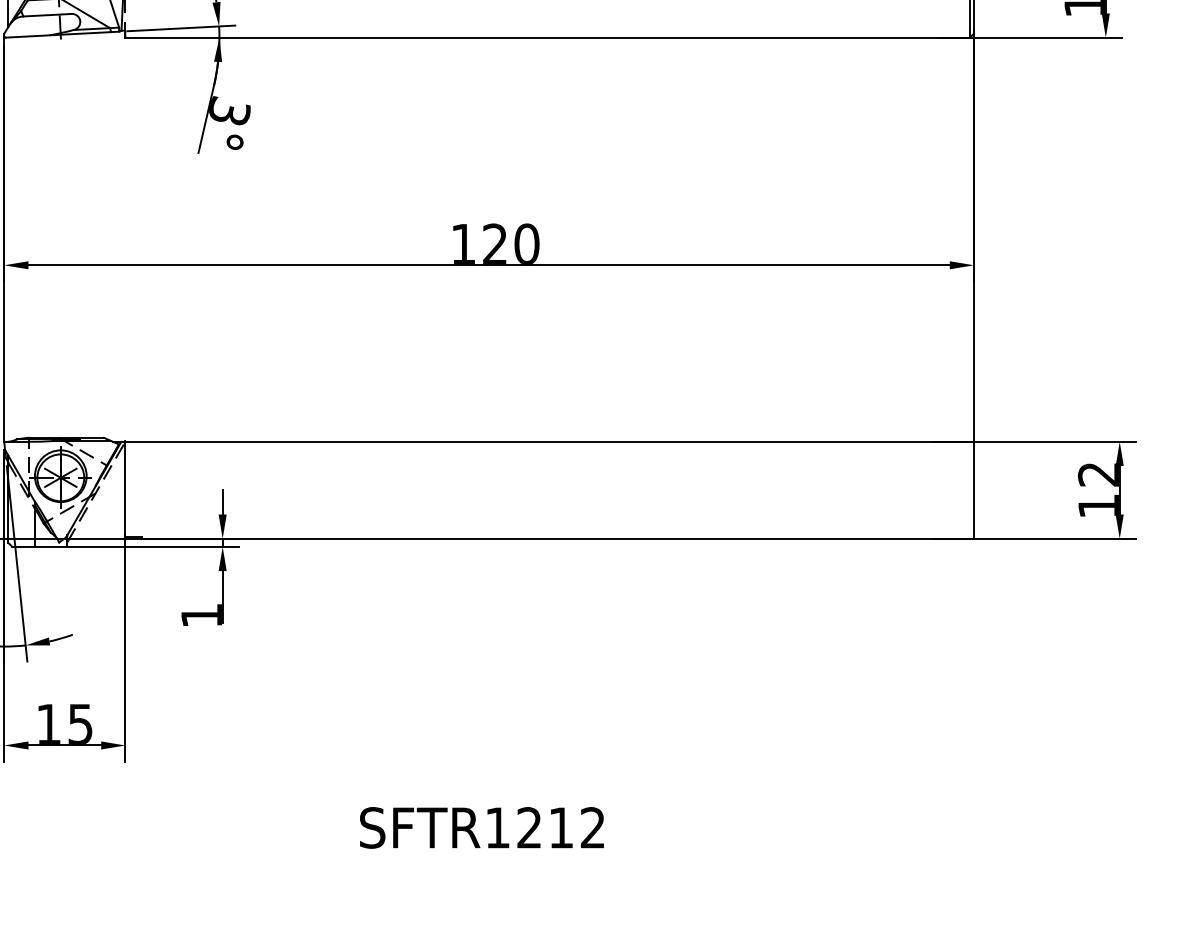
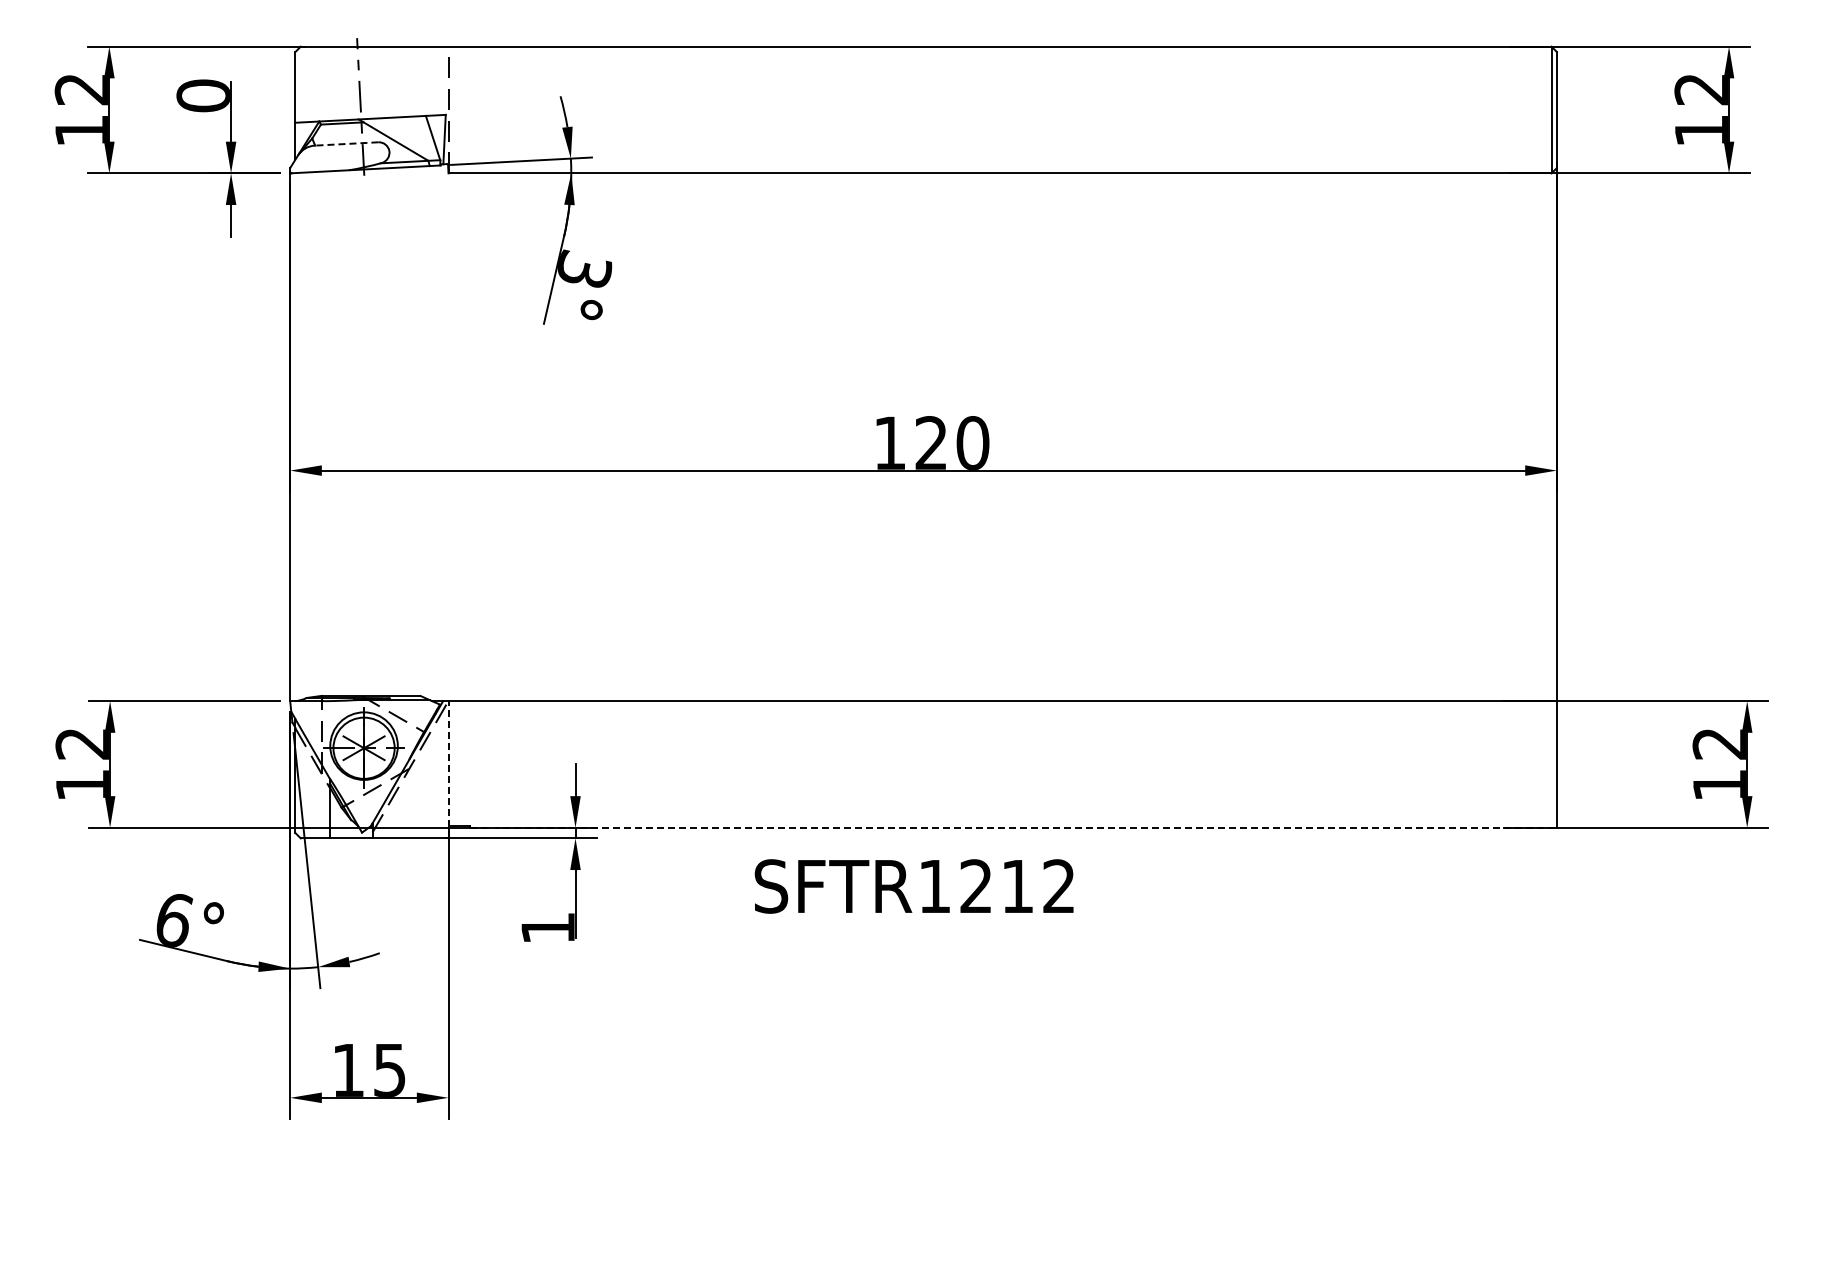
line: (47, 14) -> (346, 143), solid -> dashed
line: (125, 493) -> (448, 768), solid -> dashed
line: (558, 538) -> (1013, 827), solid -> dashed
text: (481, 827) -> (913, 886), moved

